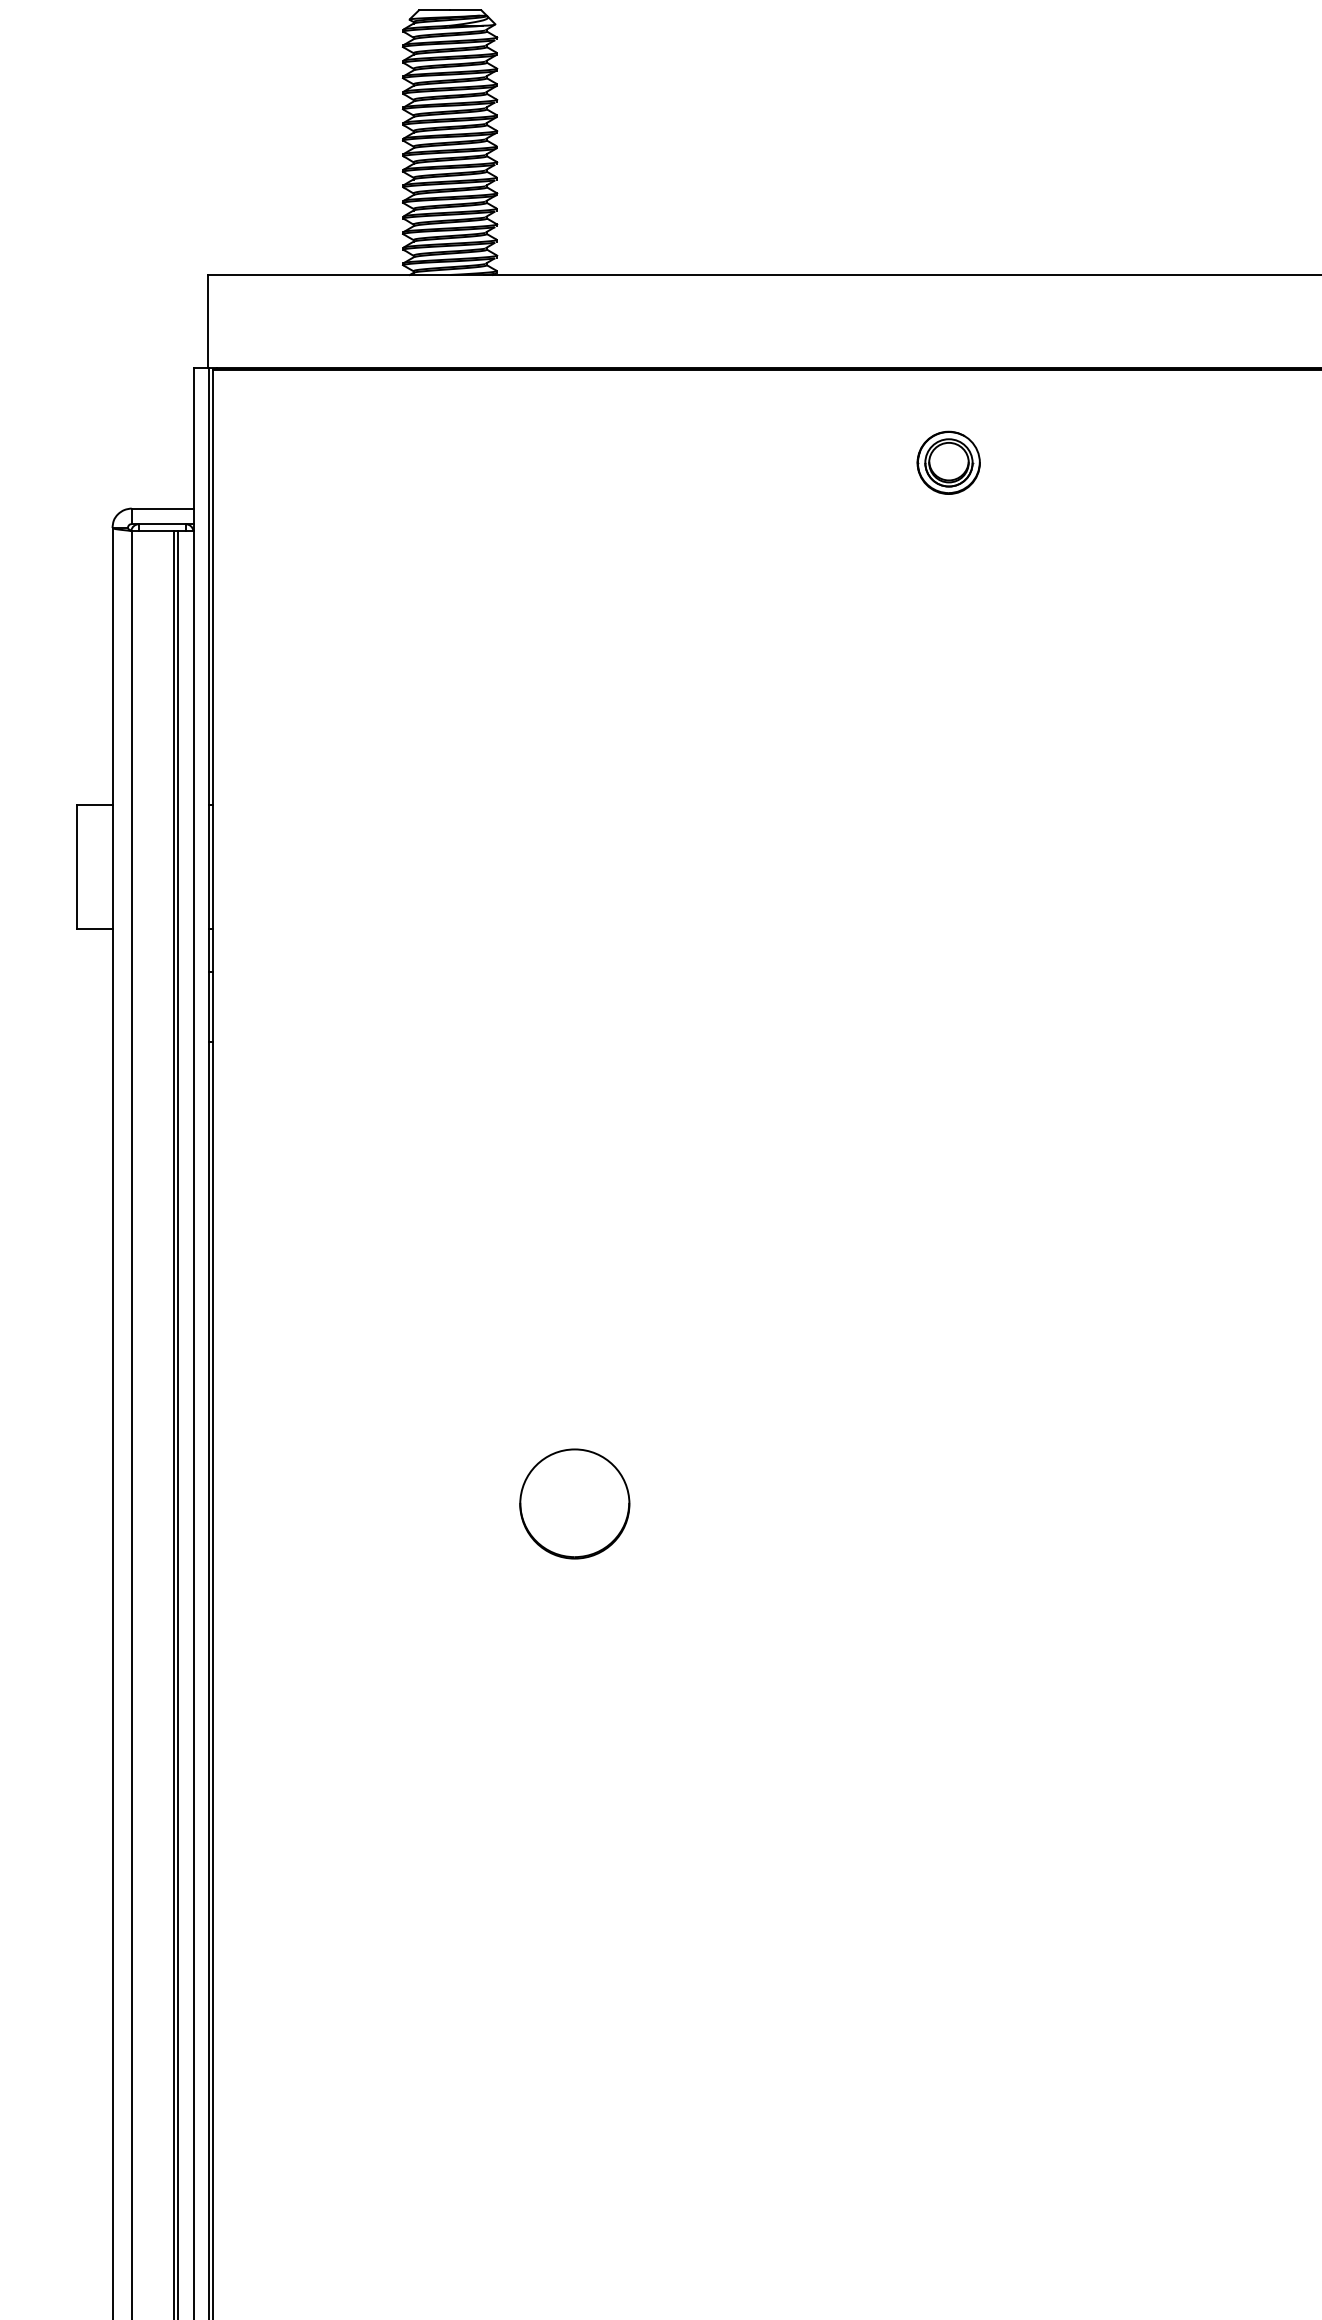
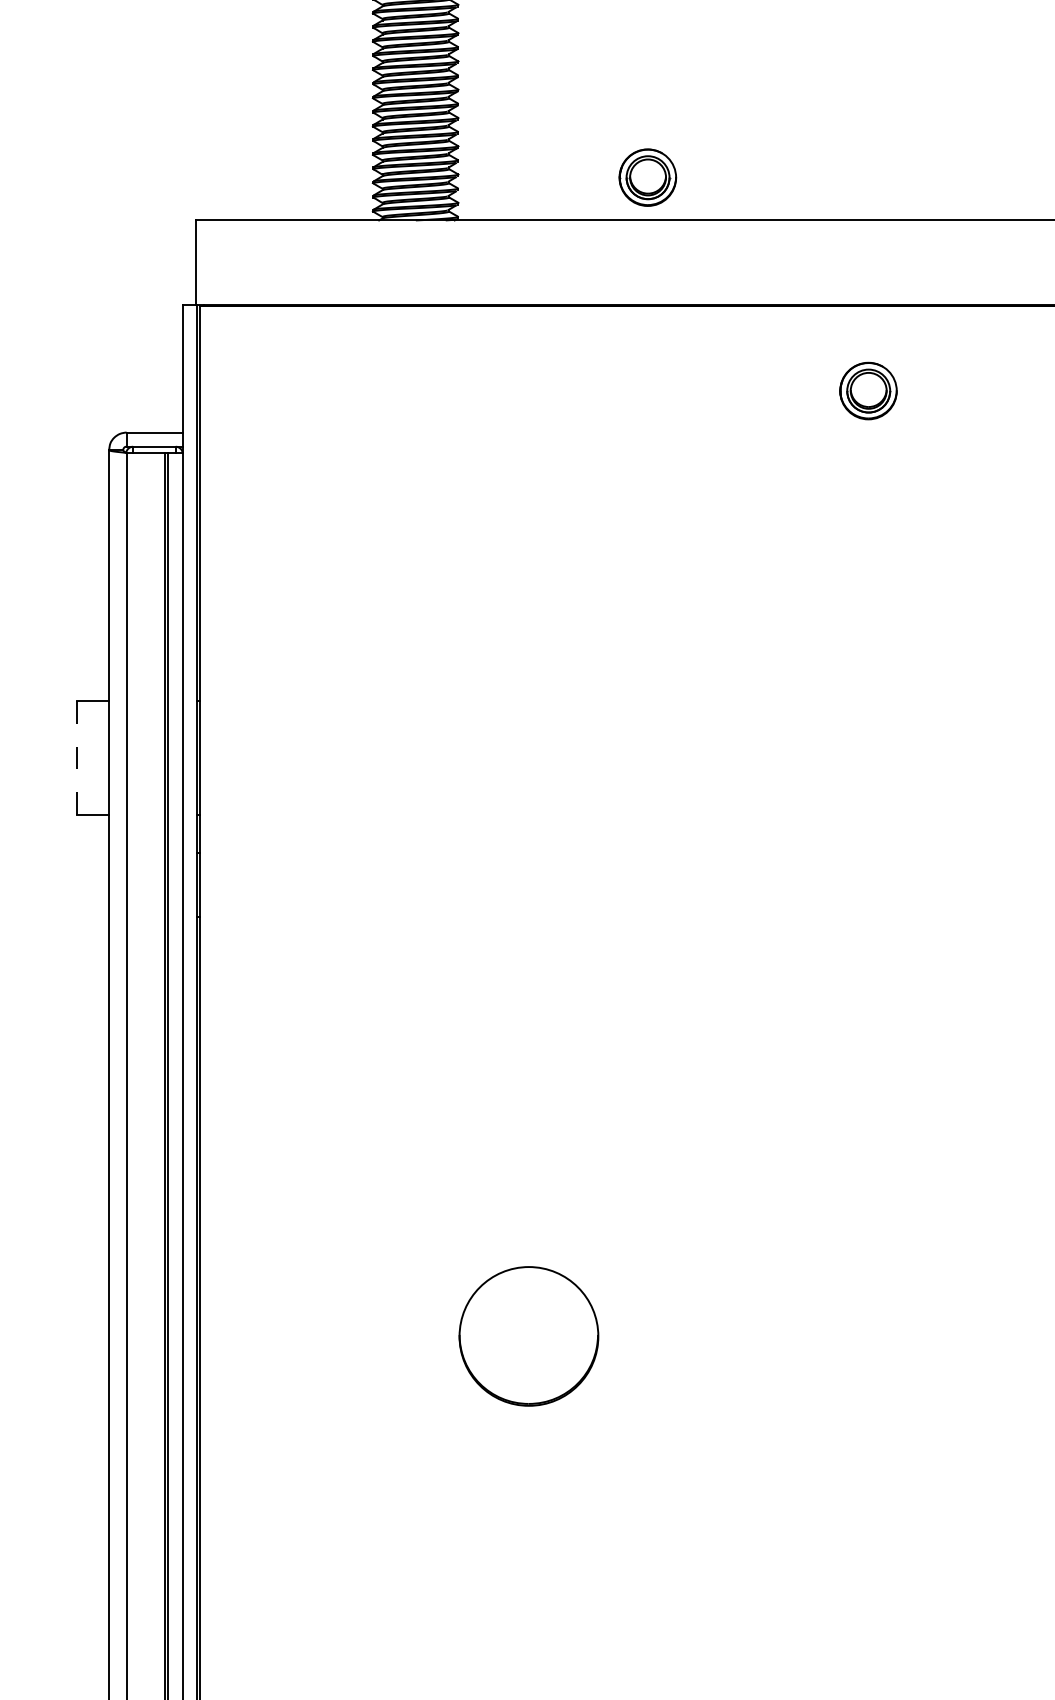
part: (705, 227) -> (647, 177), added
line: (76, 866) -> (76, 757), solid -> dashed
circle: (574, 1503) -> (528, 1335), size x1.4

